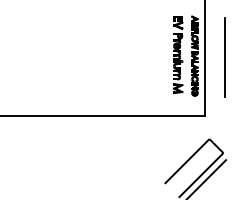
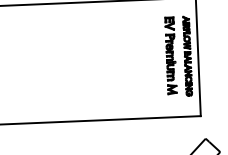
line: (225, 56) -> (218, 55), removed

